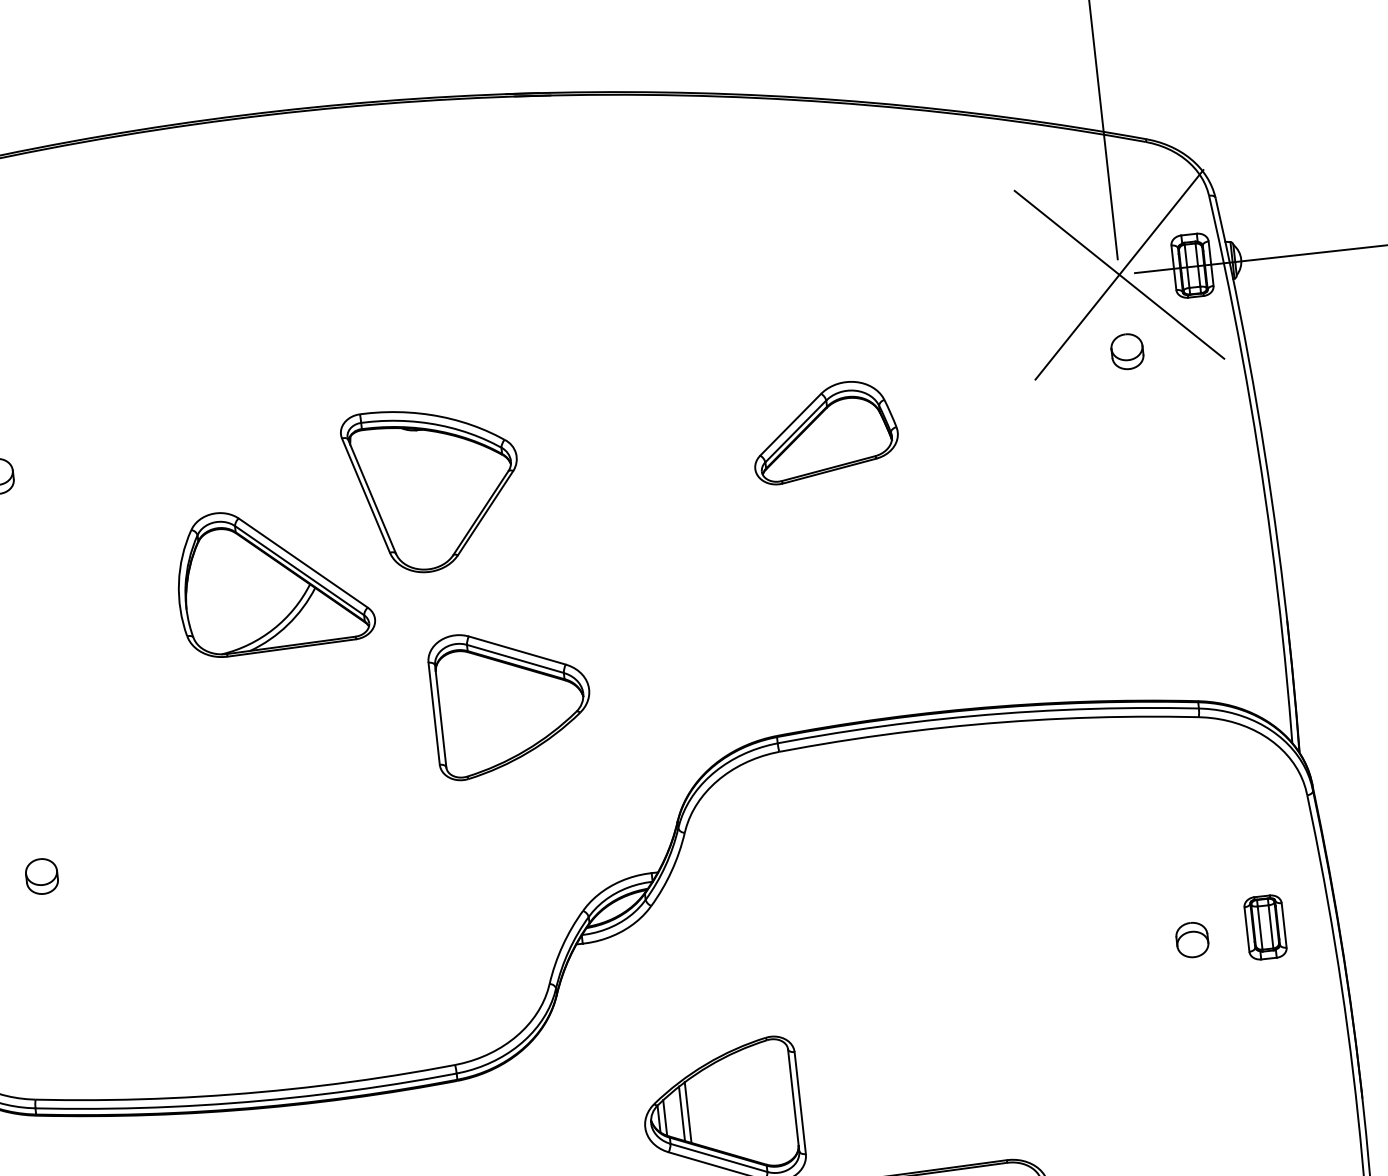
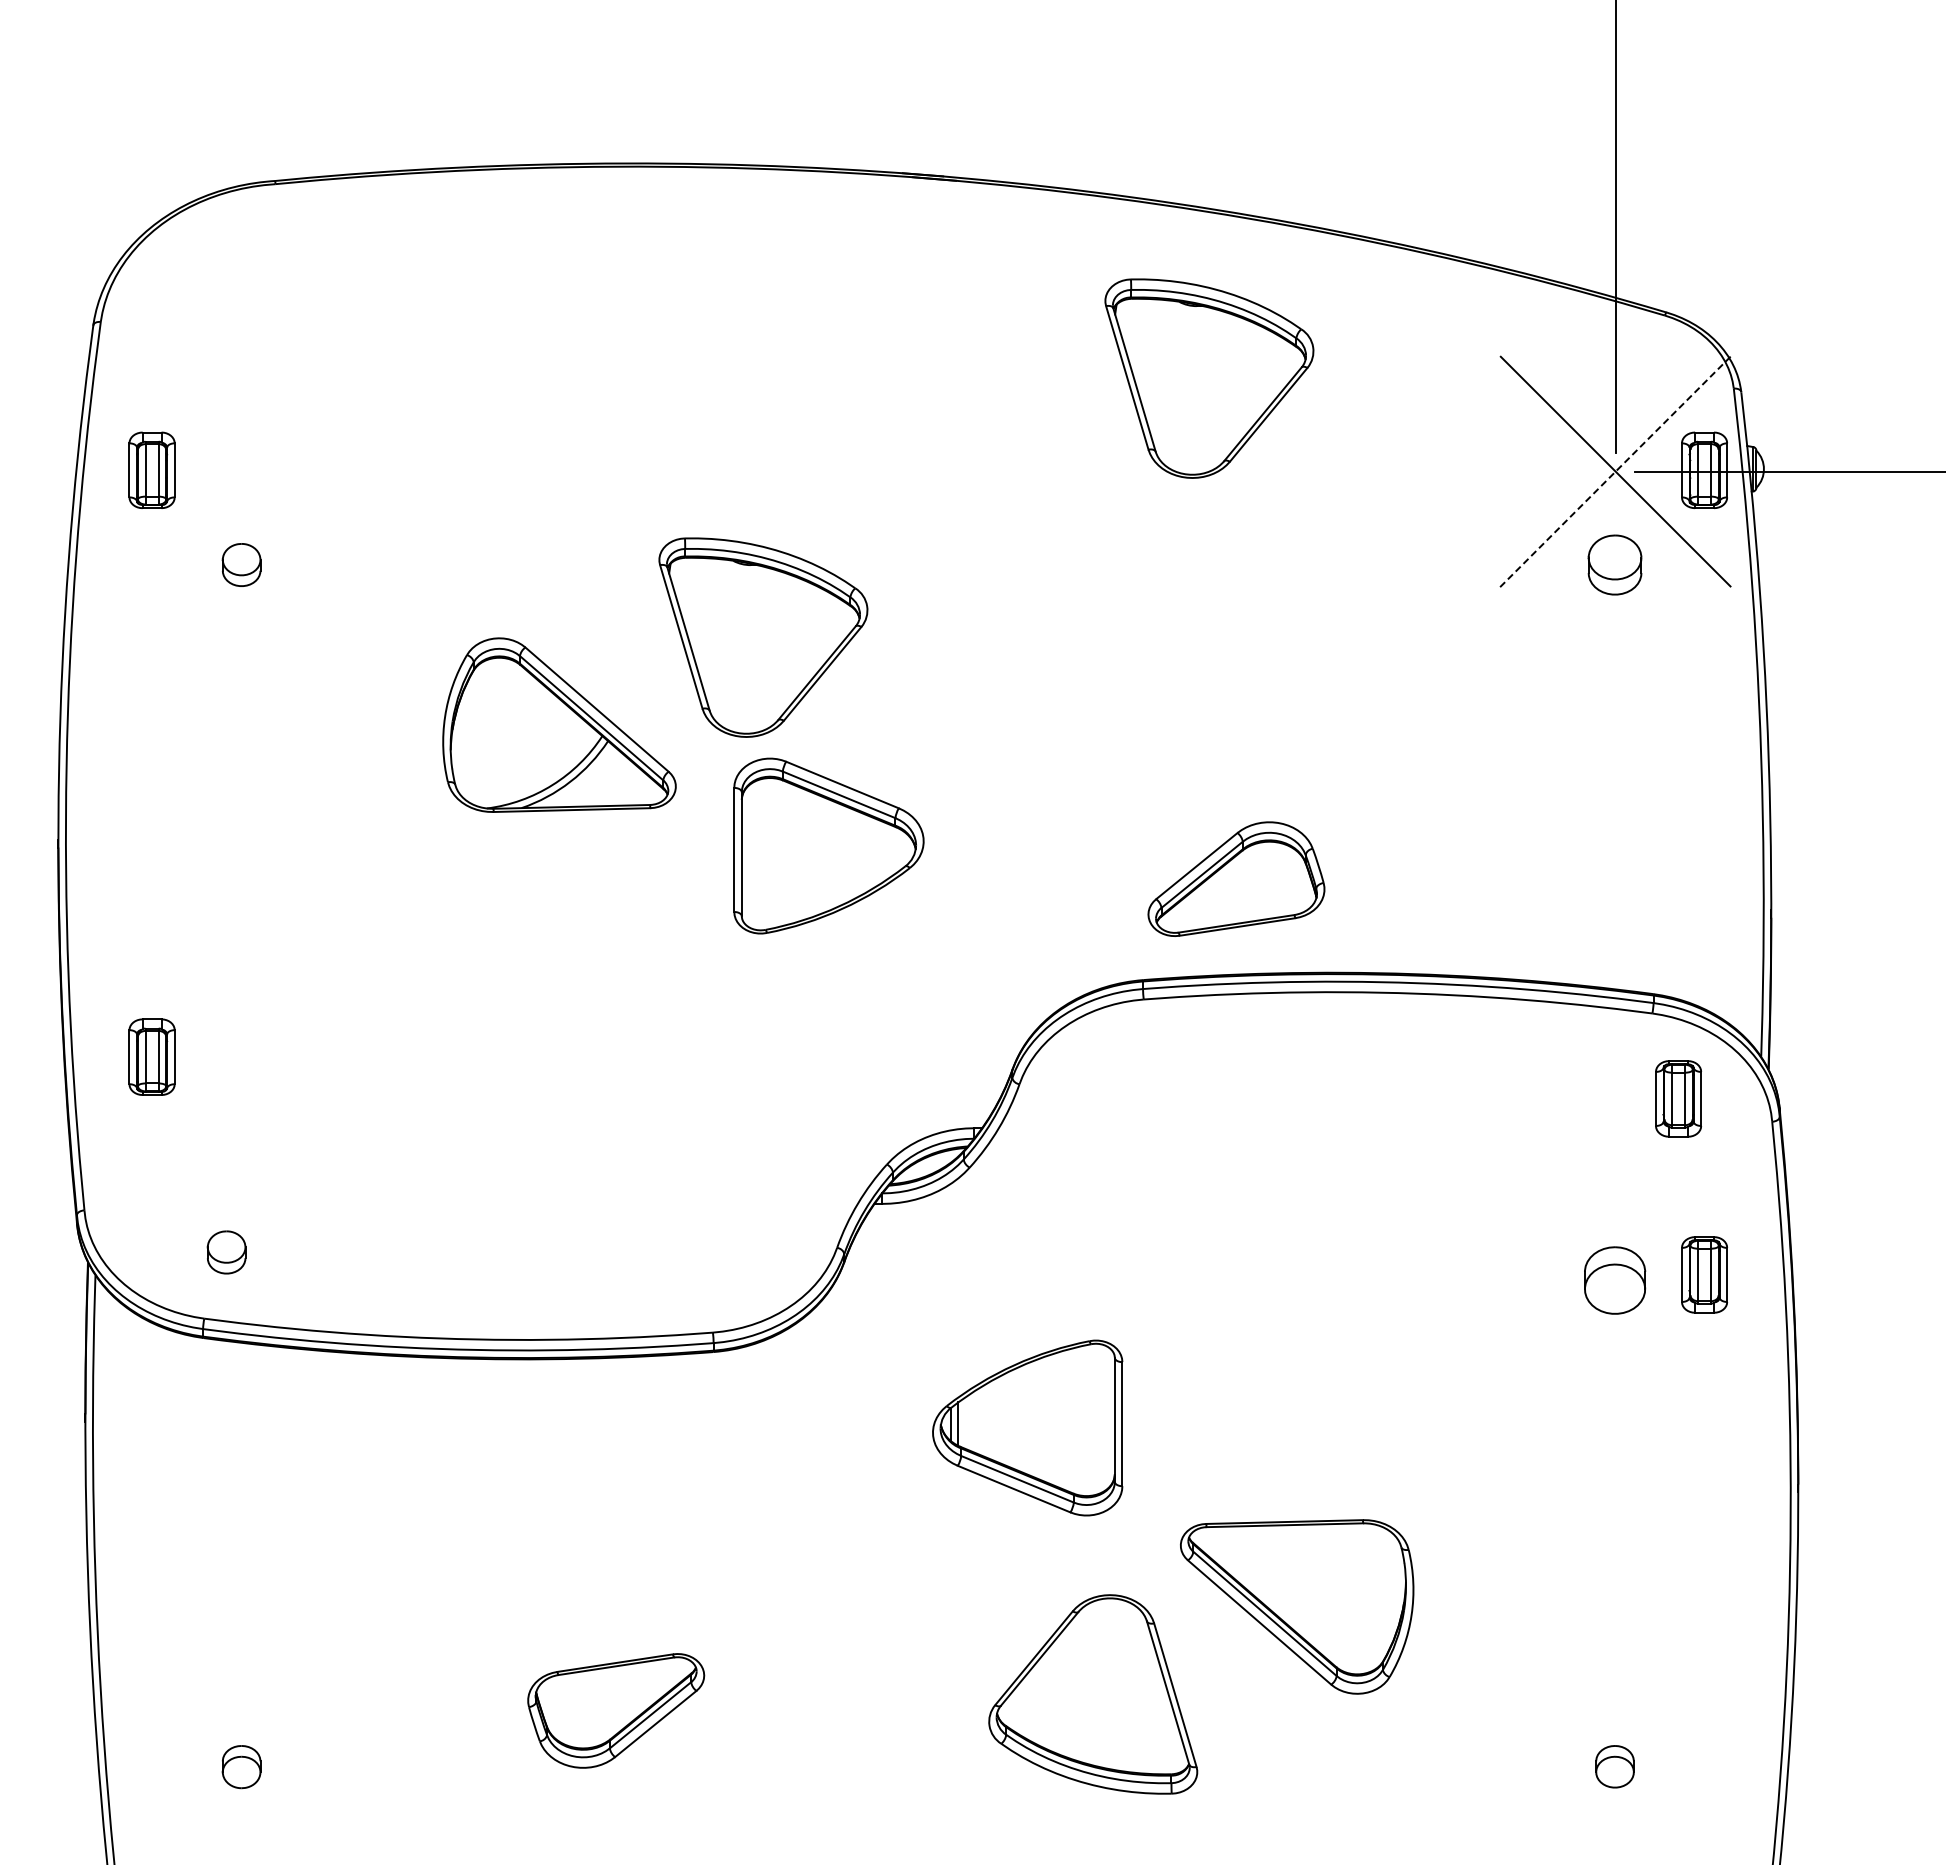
part: (776, 235) -> (1209, 378), added
line: (1120, 274) -> (1616, 471), solid -> dashed
part: (1126, 351) -> (1614, 564), size x1.4
part: (824, 431) -> (1236, 878), moved
part: (511, 701) -> (828, 845), moved
part: (1228, 784) -> (1678, 1098), added
part: (41, 876) -> (226, 1252), moved
part: (1191, 939) -> (1614, 1279), size x1.6
line: (688, 1112) -> (986, 1420), removed
line: (681, 1113) -> (978, 1421), removed

